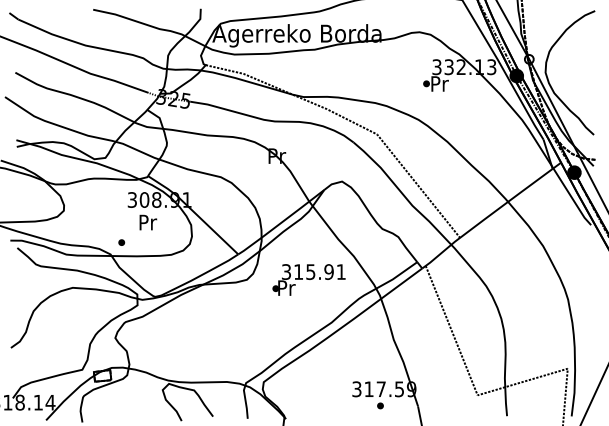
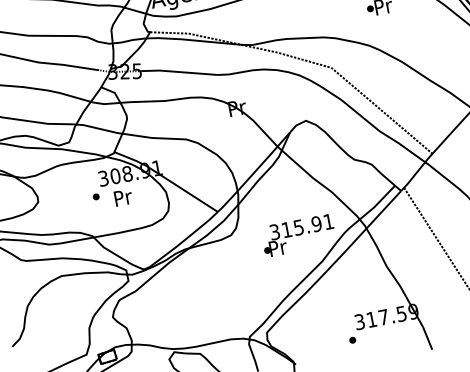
part: (121, 242) -> (95, 196), moved
text: (308, 279) -> (297, 235), moved
part: (380, 405) -> (352, 339), moved

